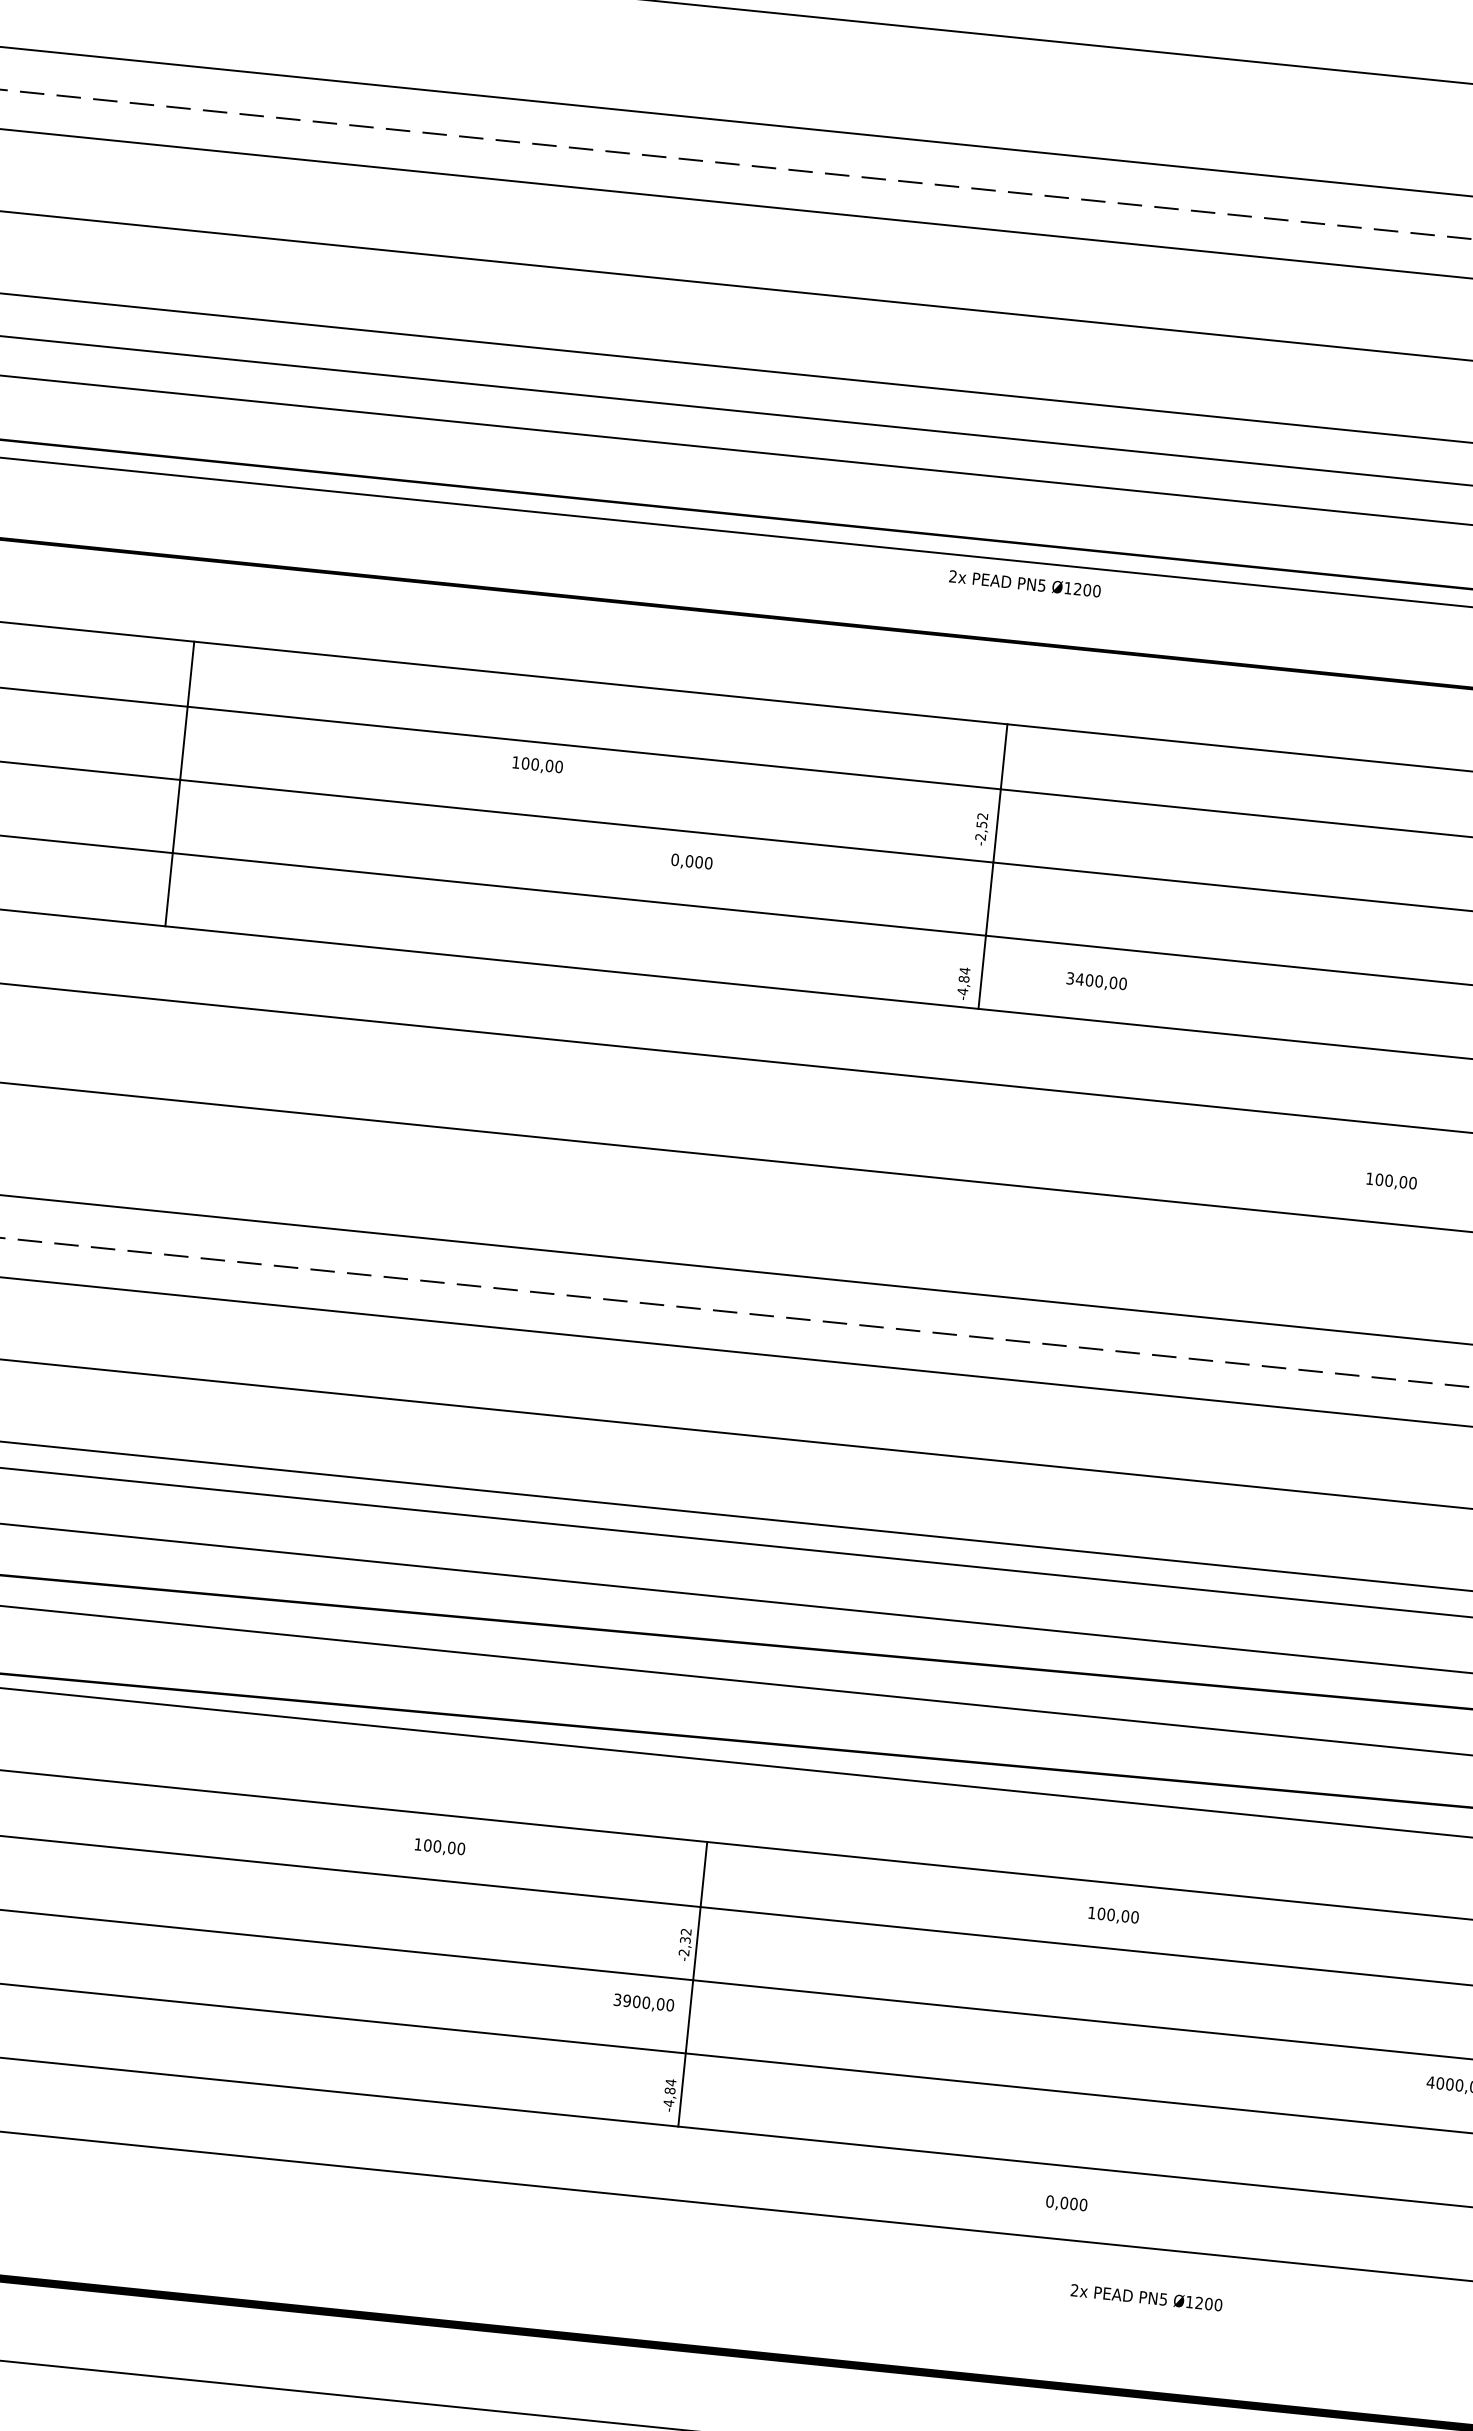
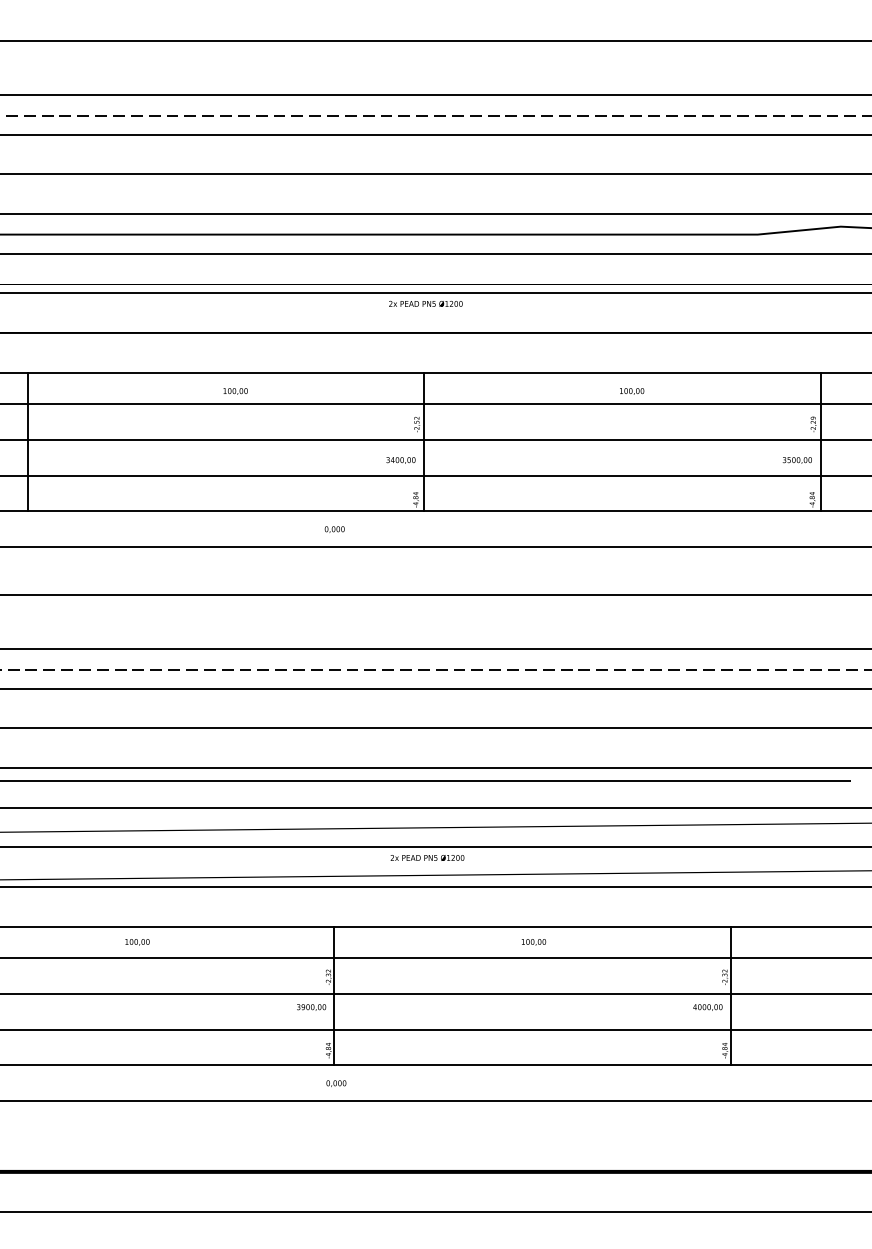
text: (537, 765) -> (235, 391), moved
text: (691, 862) -> (334, 529), moved
text: (1095, 981) -> (400, 460), moved
text: (1392, 1181) -> (632, 391), moved
text: (439, 1847) -> (137, 942), moved
text: (1066, 2203) -> (336, 1083), moved
text: (1146, 2296) -> (427, 857), moved

